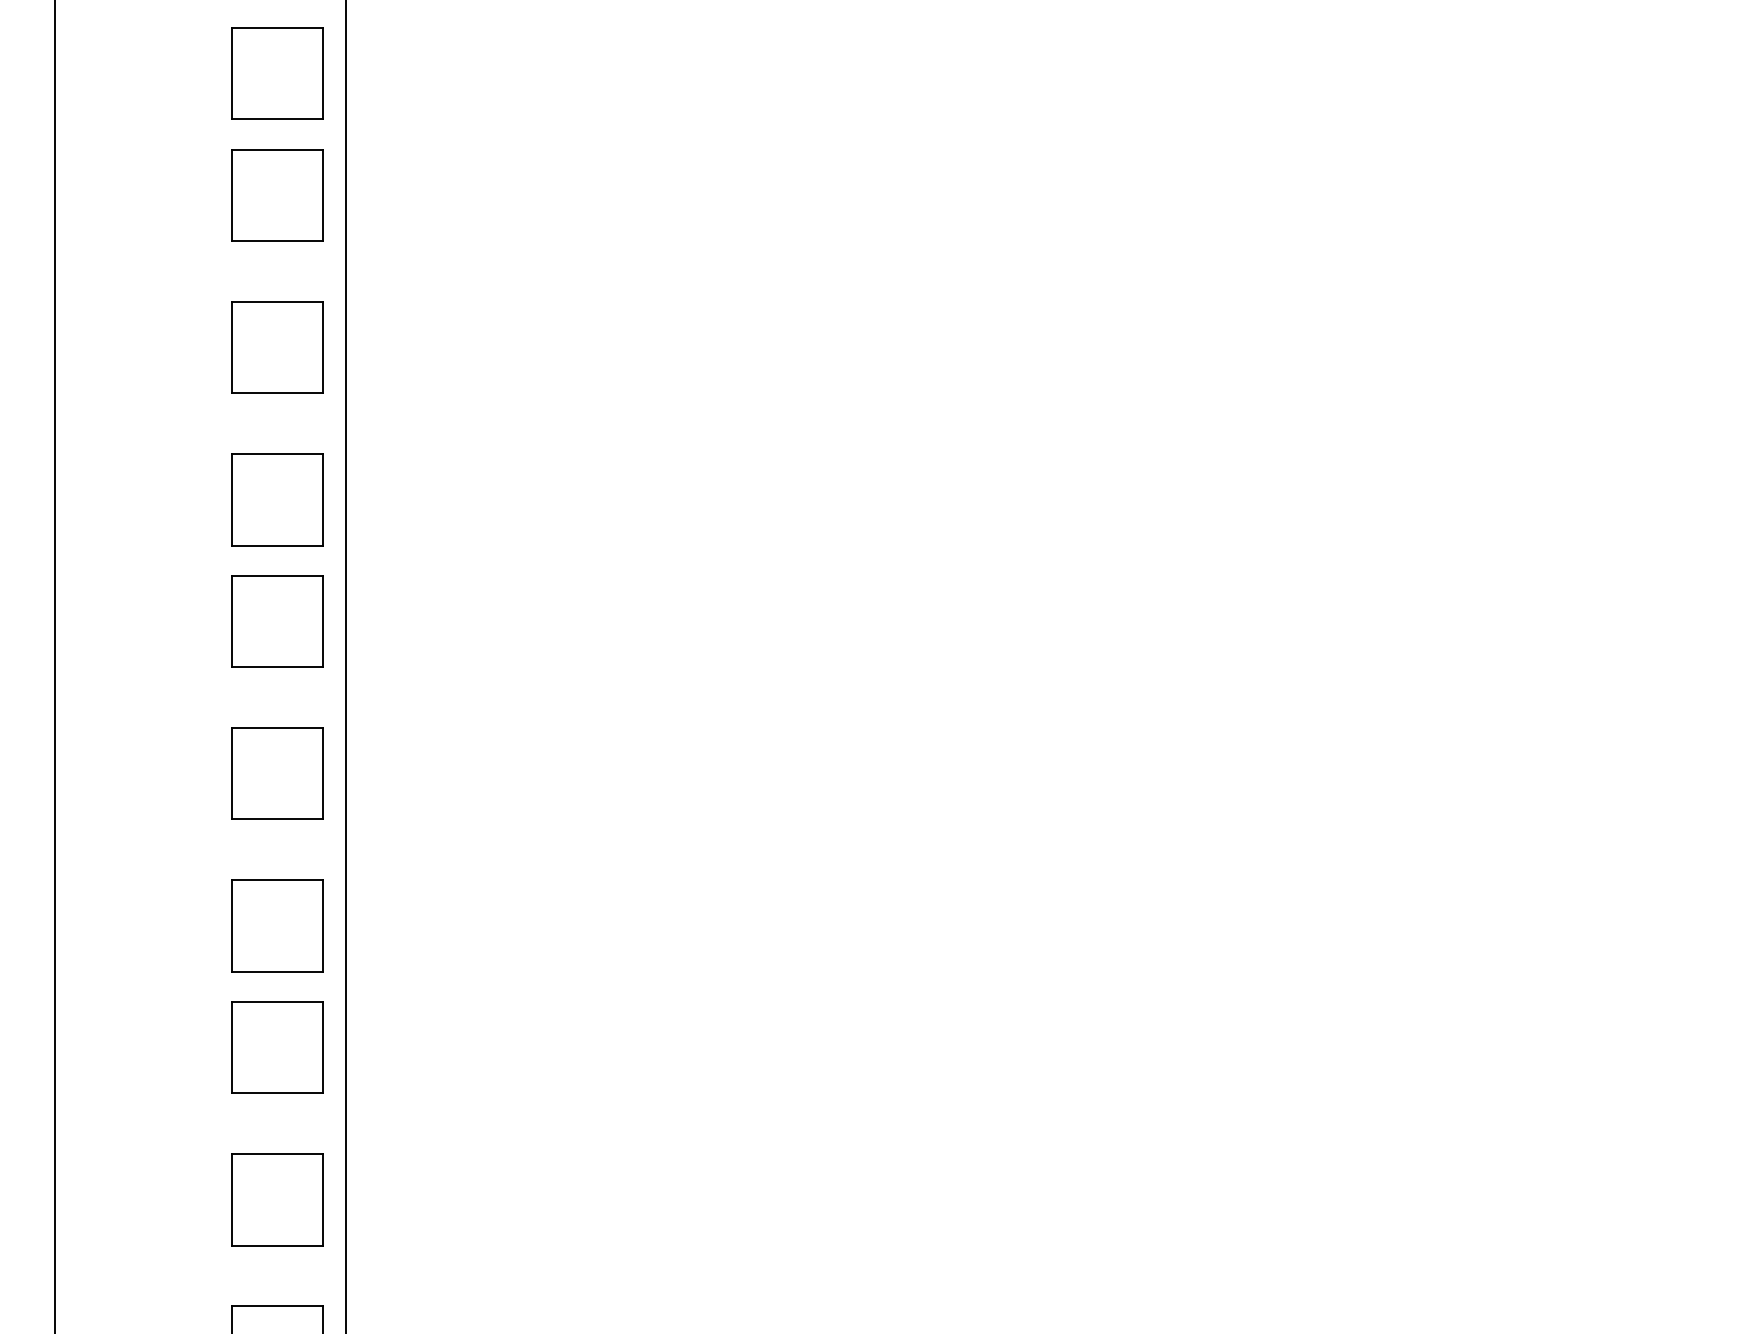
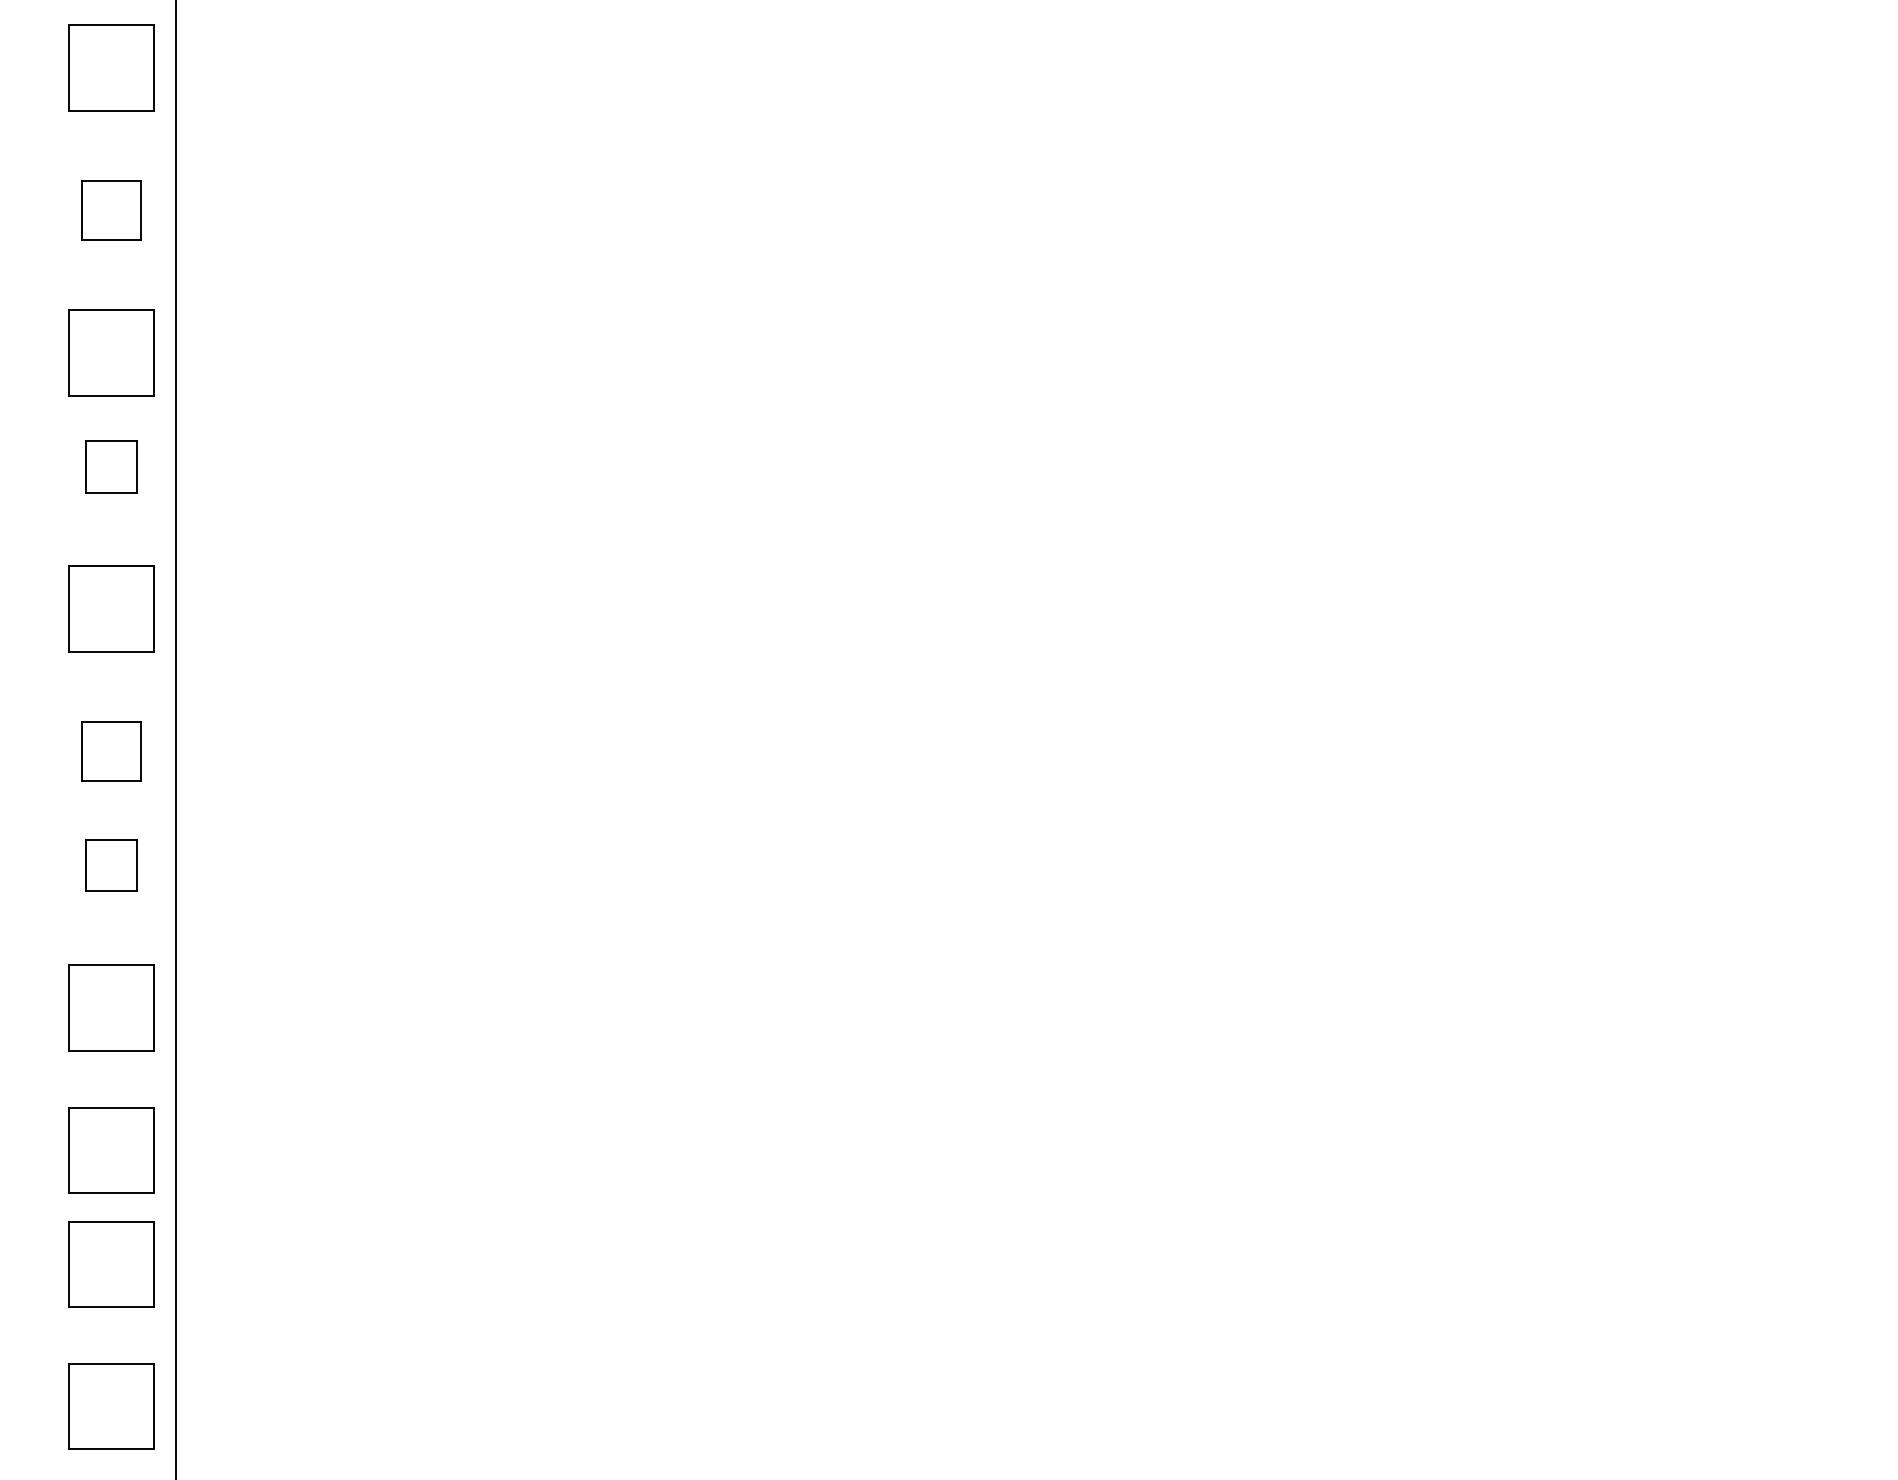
part: (277, 347) -> (111, 210), size x0.7
part: (277, 621) -> (111, 466), size x0.6
part: (277, 925) -> (111, 751), size x0.7
part: (277, 1047) -> (111, 865), size x0.6

